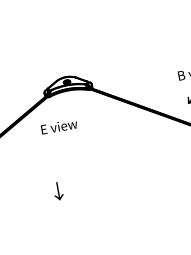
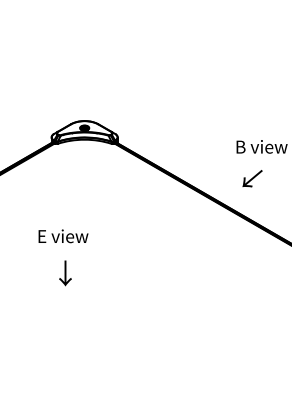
text: (59, 126) -> (63, 236), moved
text: (58, 191) -> (65, 273), moved

